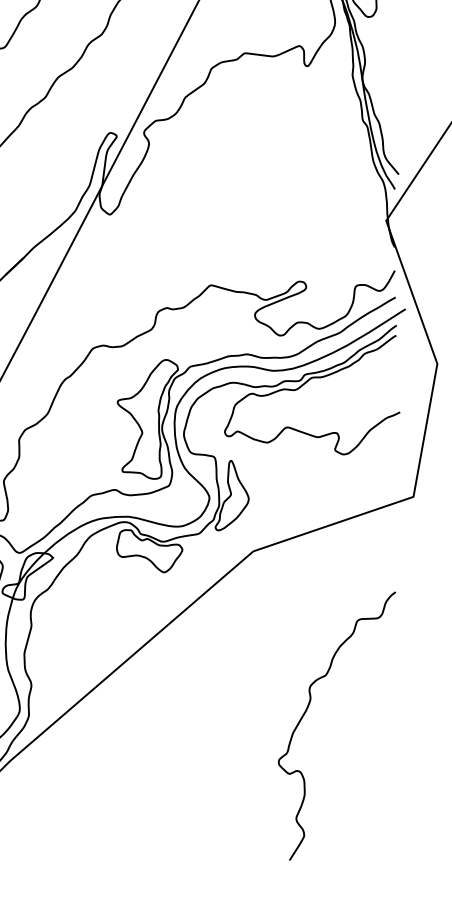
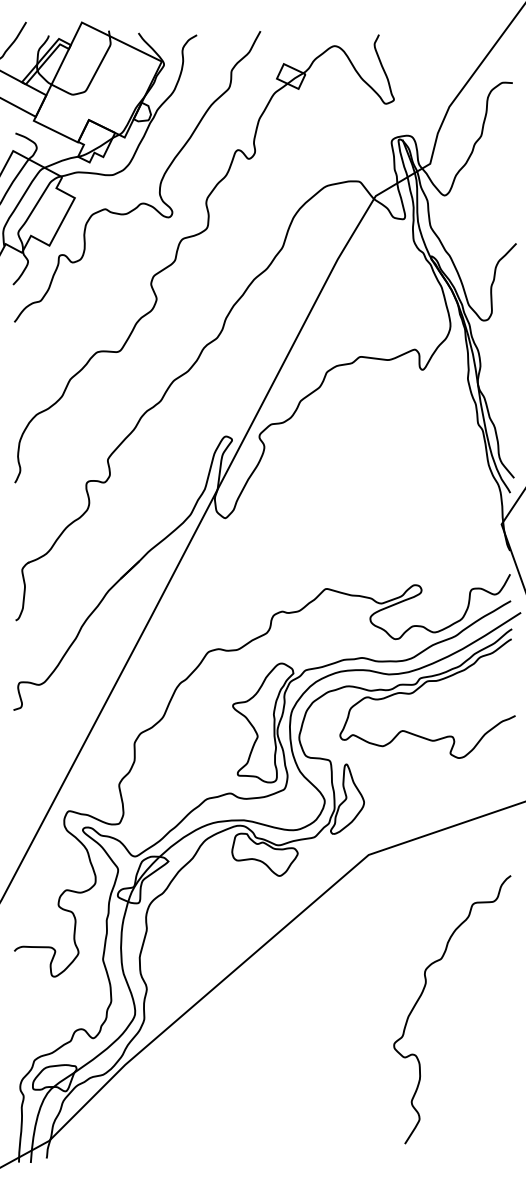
curve: (307, 710) -> (422, 994), moved

